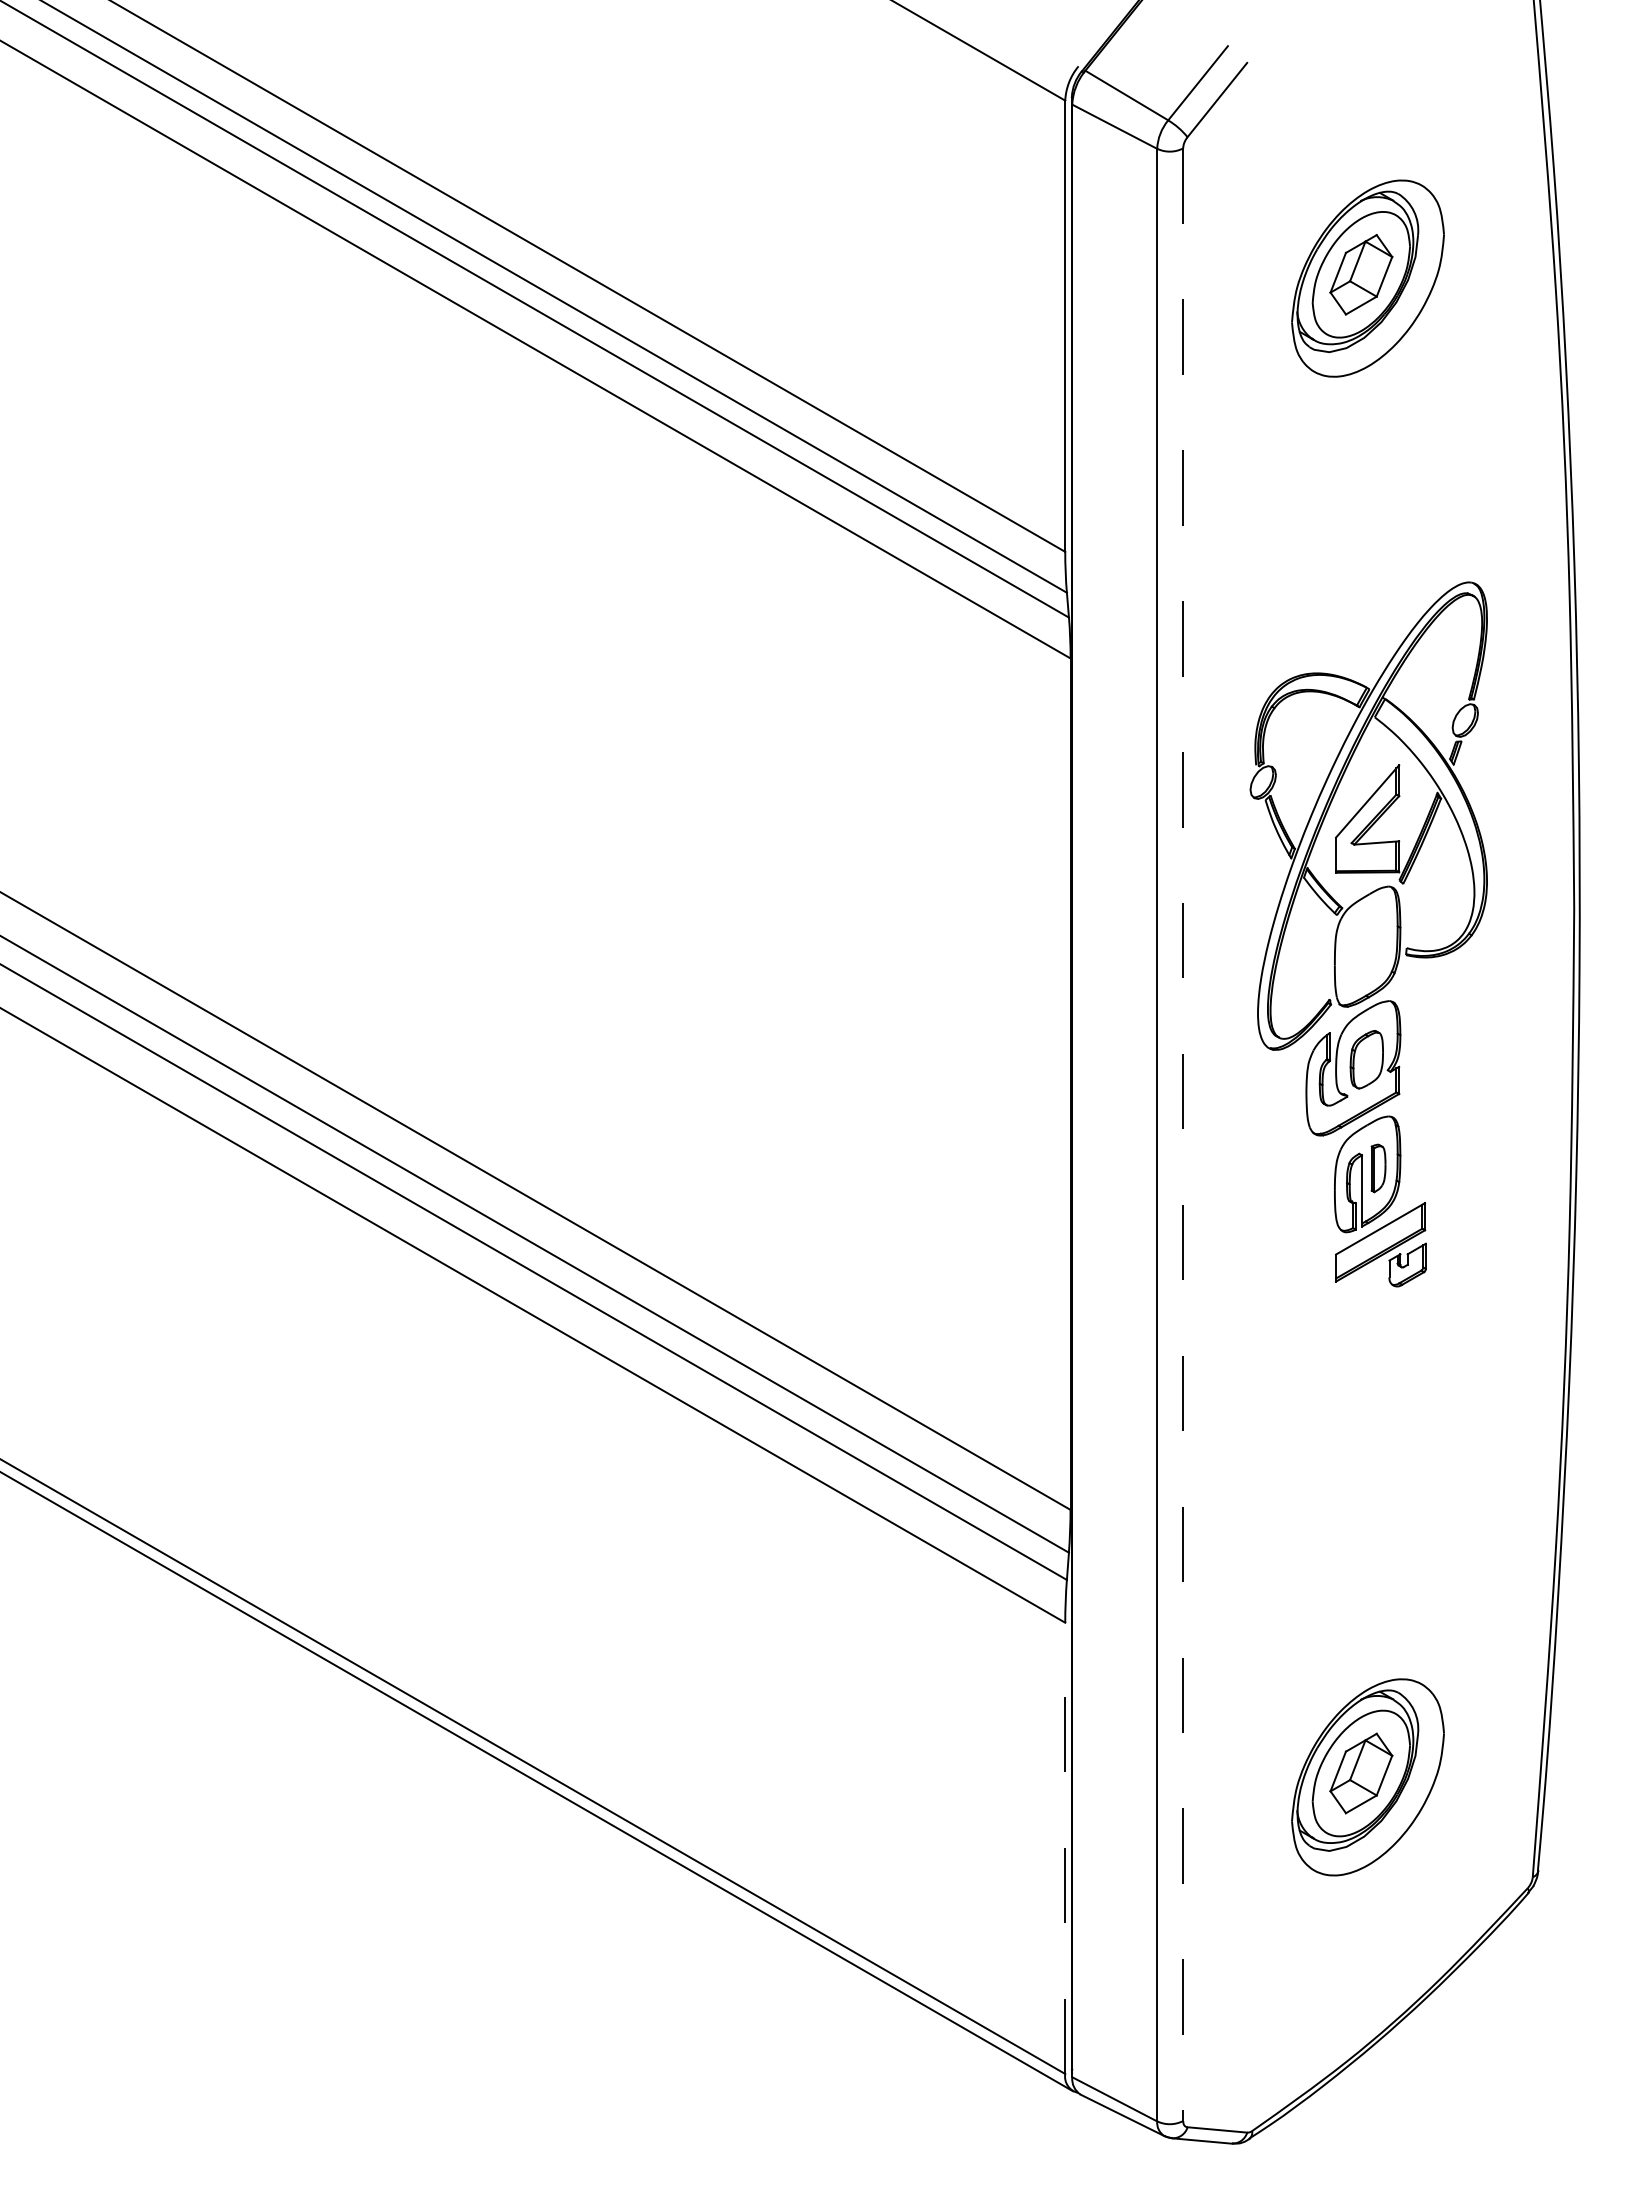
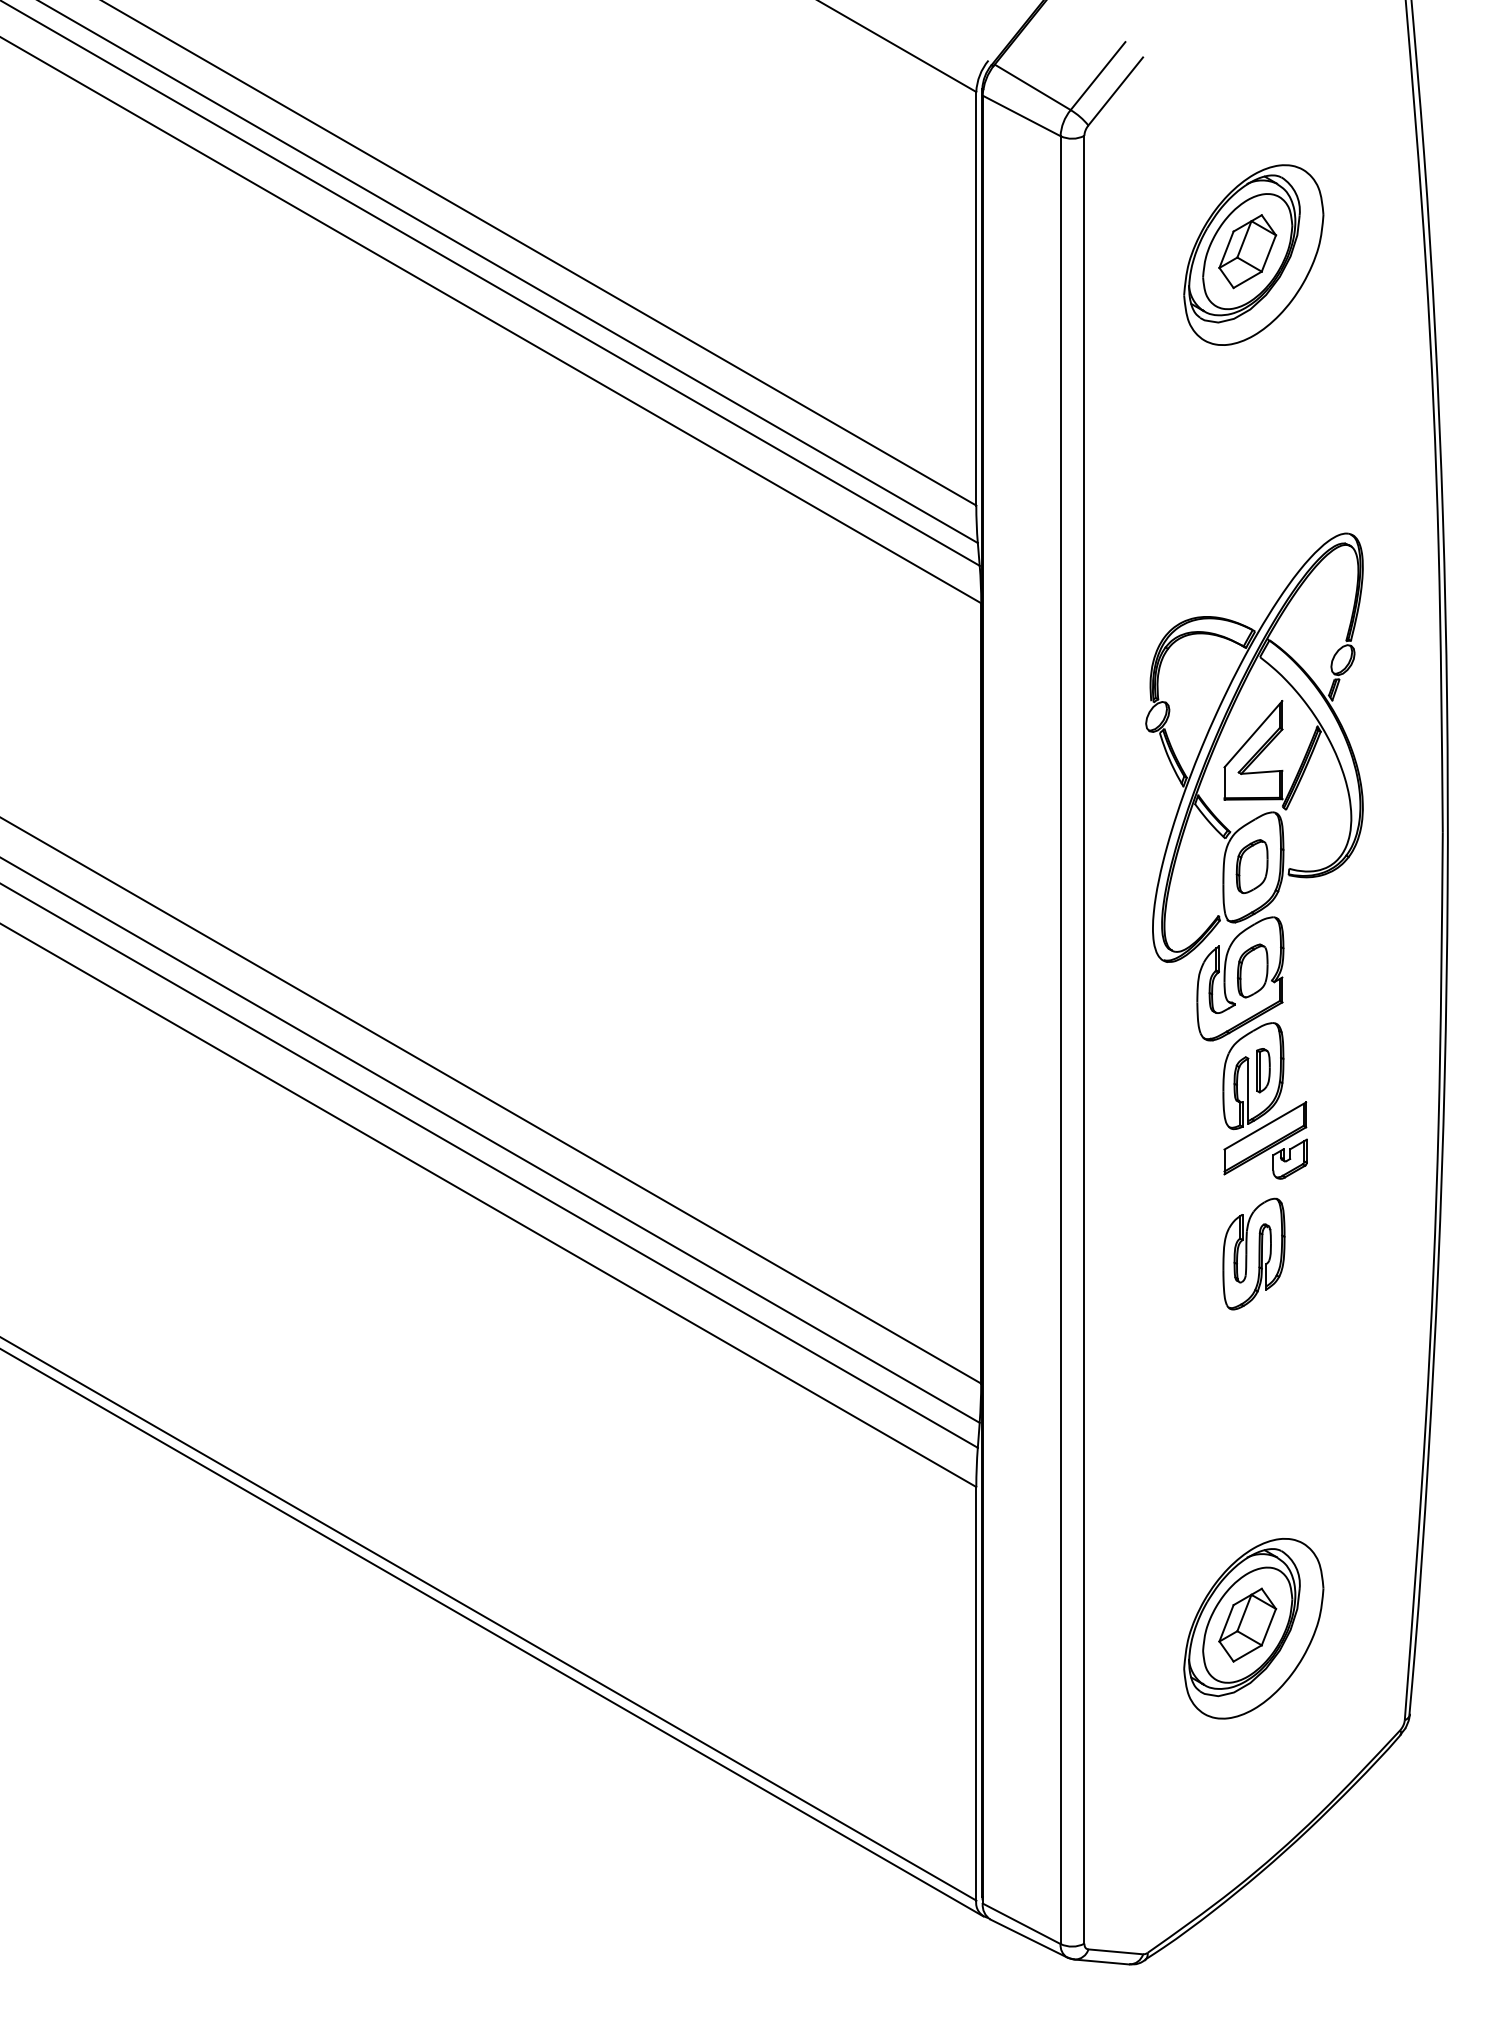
part: (1365, 945) -> (1251, 866), added
line: (1183, 1135) -> (1084, 1040), dashed -> solid
part: (1368, 1368) -> (1254, 1253), added
line: (1065, 1848) -> (976, 1693), dashed -> solid

